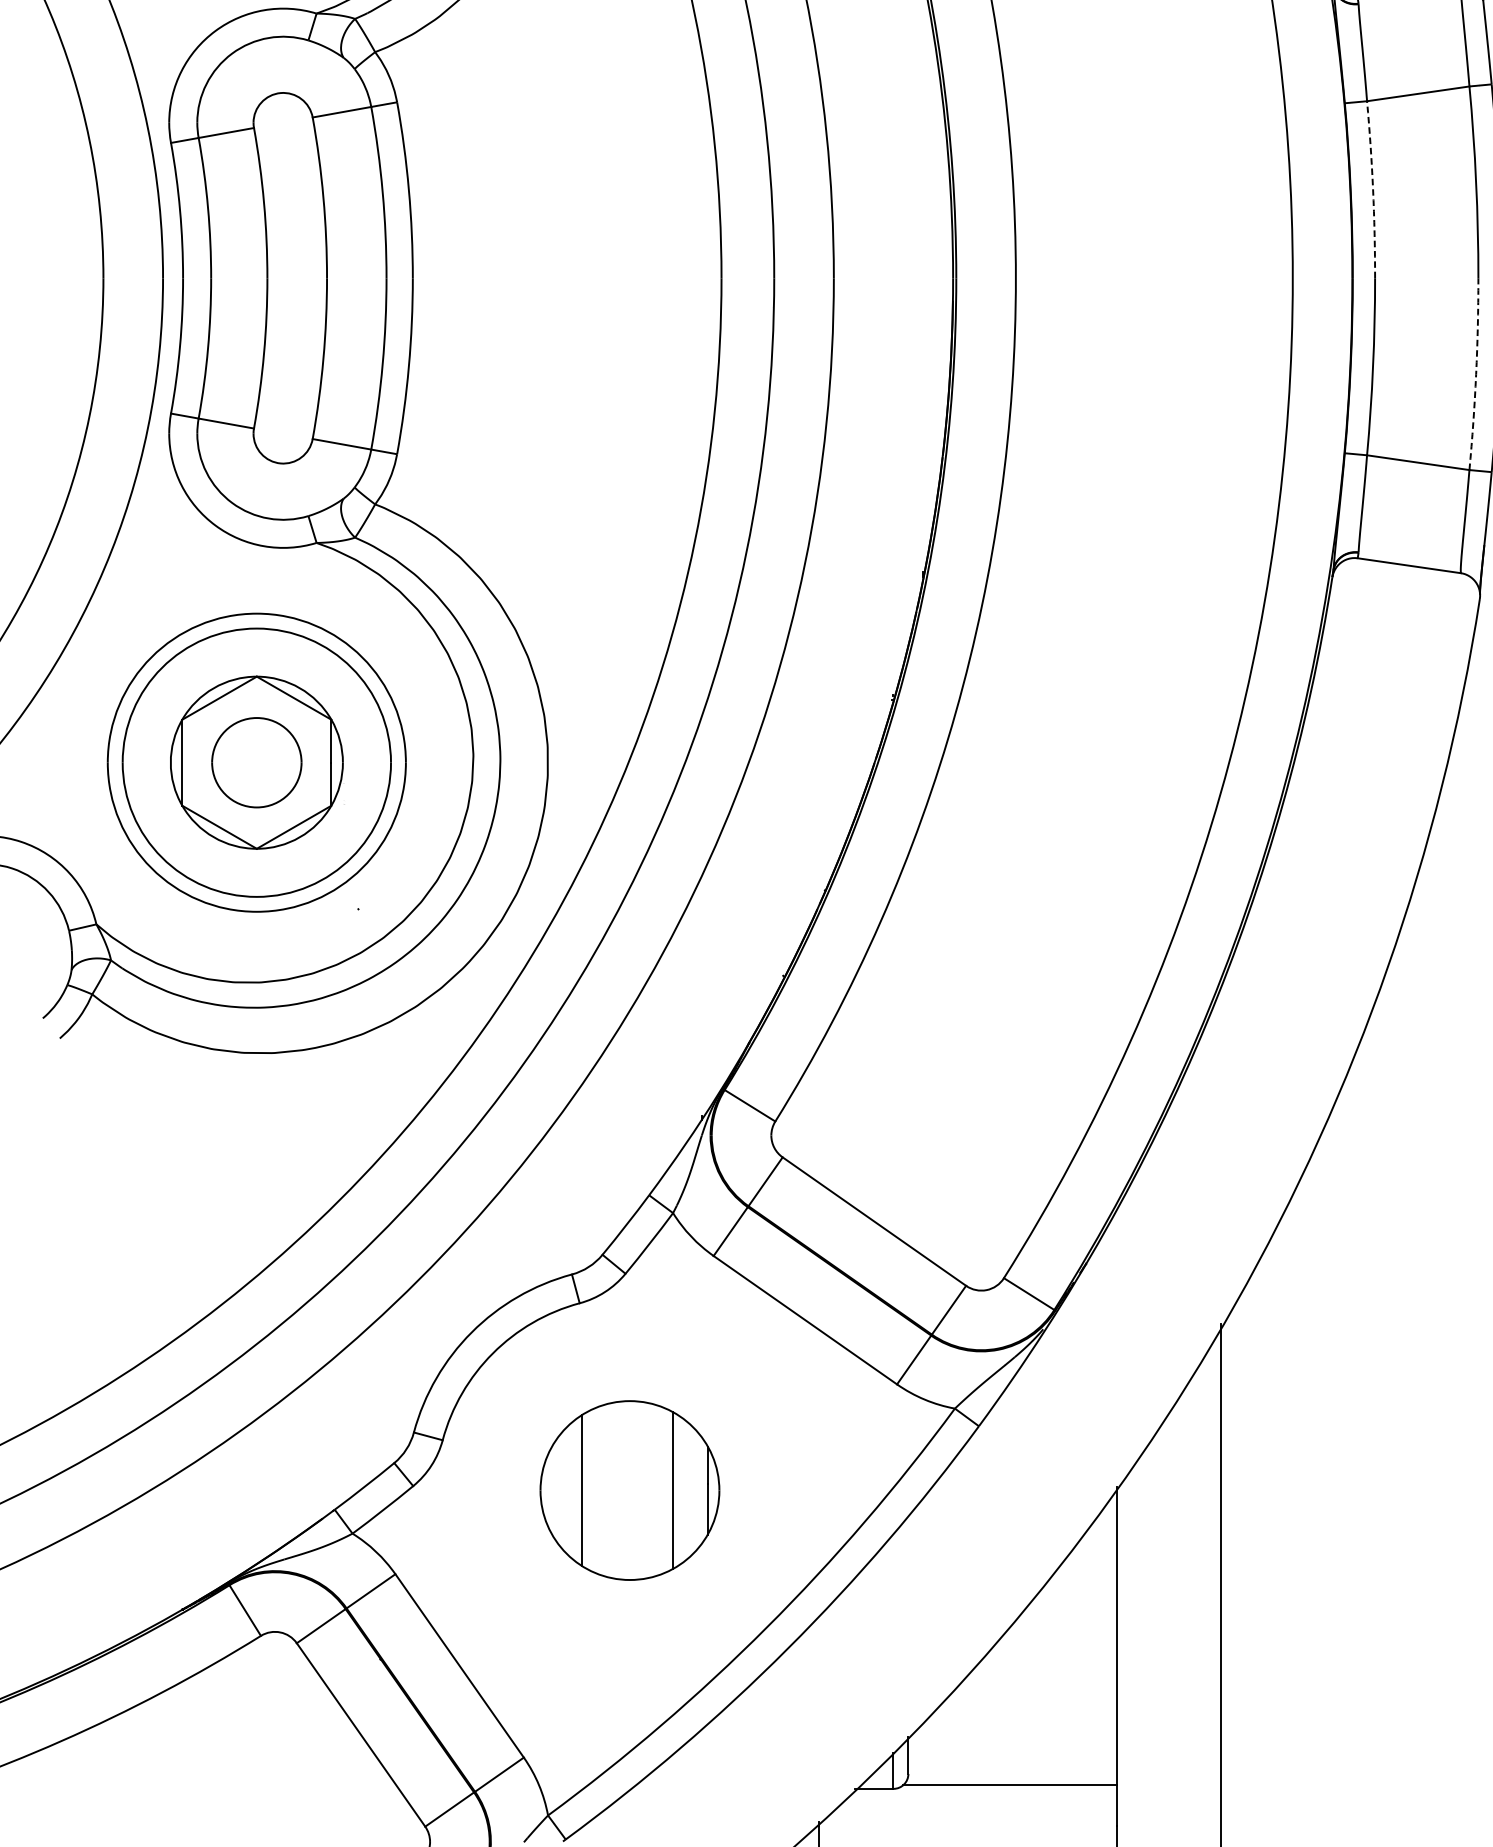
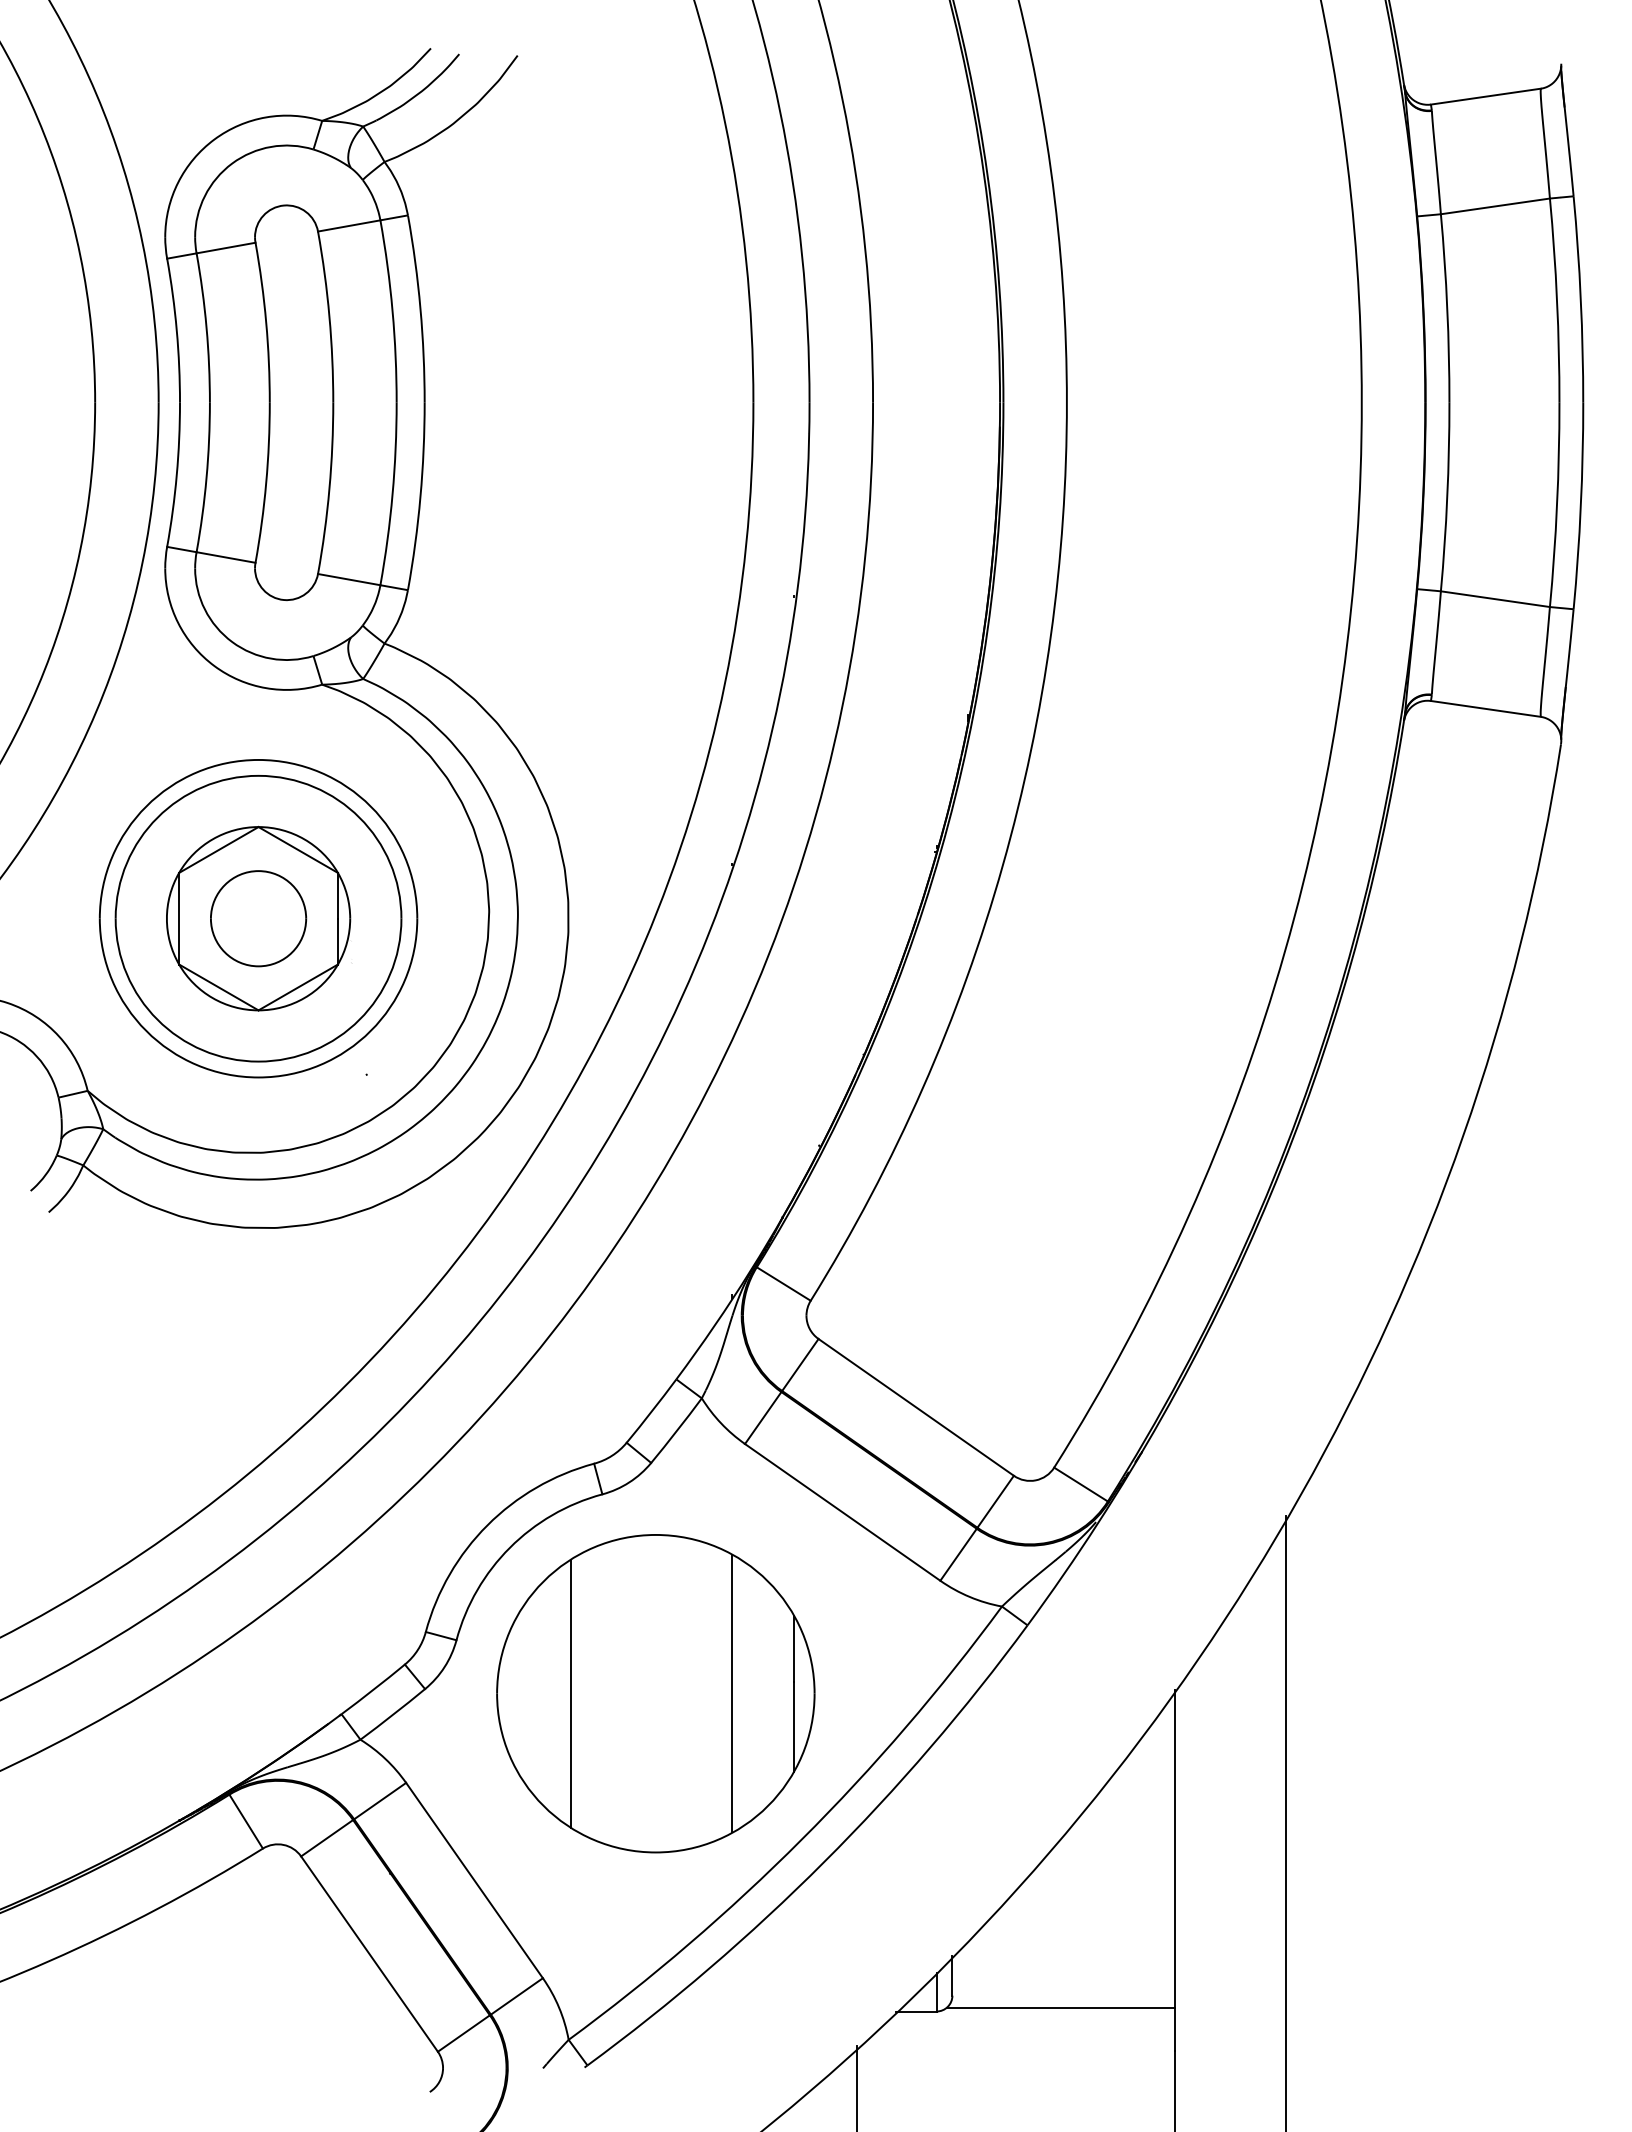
arc: (1373, 189) -> (1447, 308), dashed -> solid
arc: (1476, 374) -> (1557, 505), dashed -> solid
part: (629, 1490) -> (655, 1693), size x1.67

